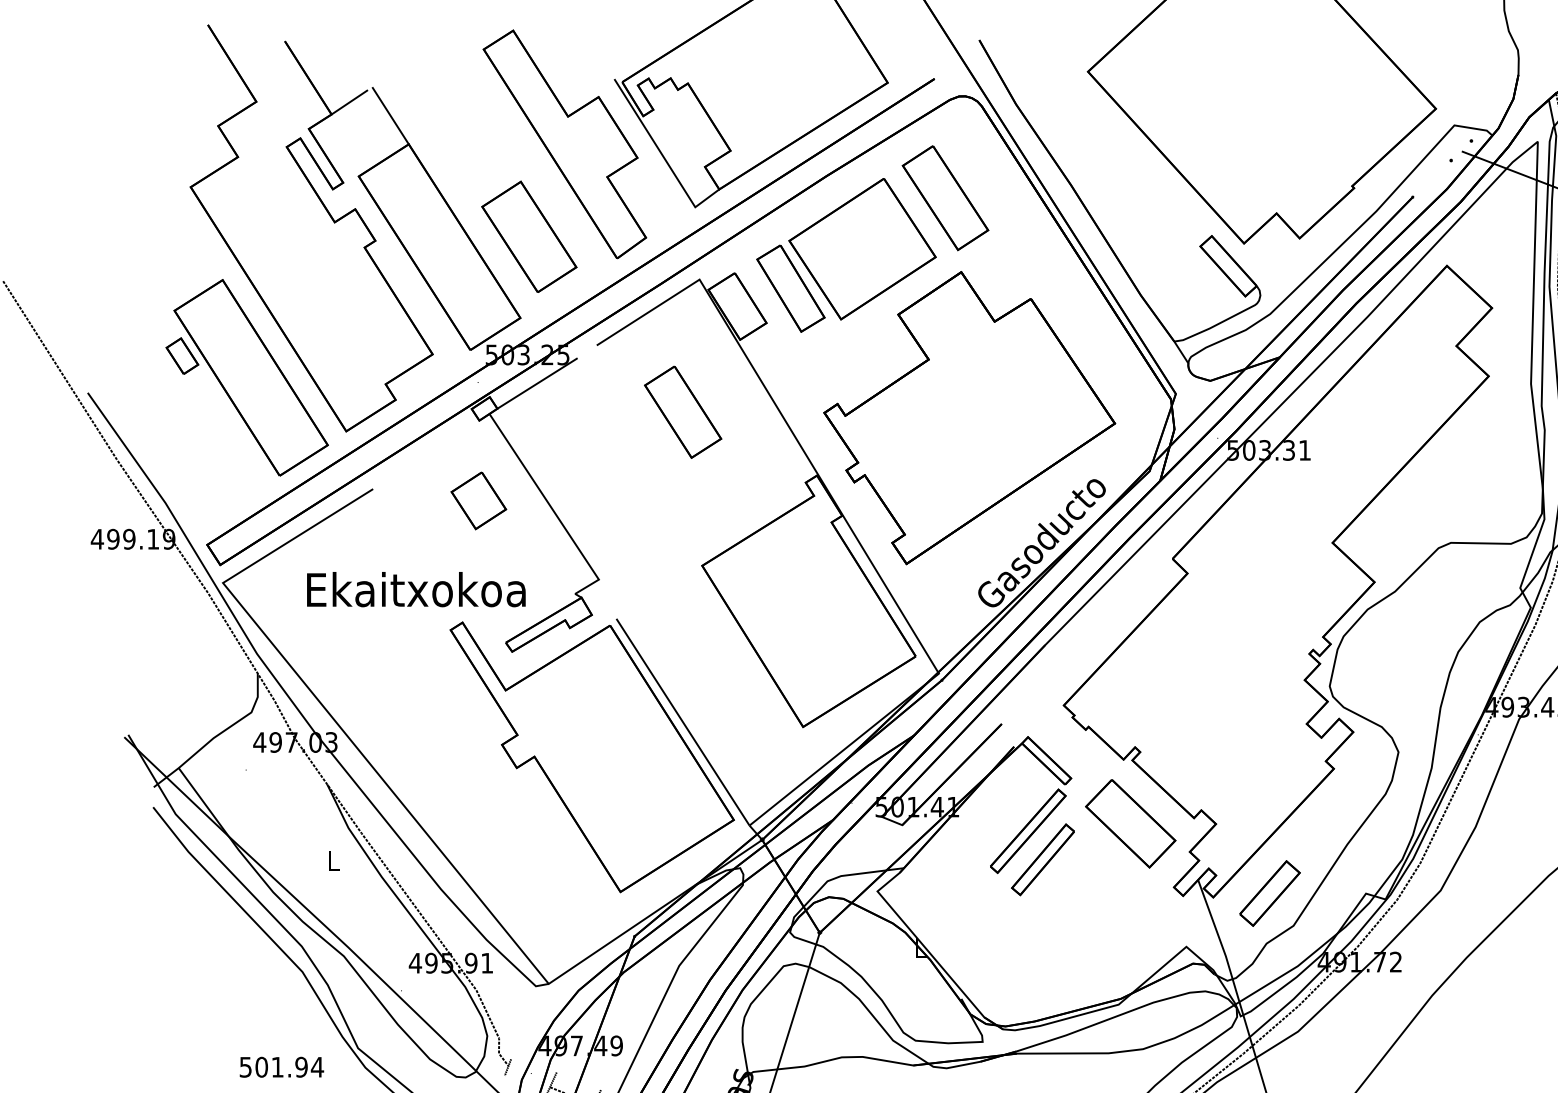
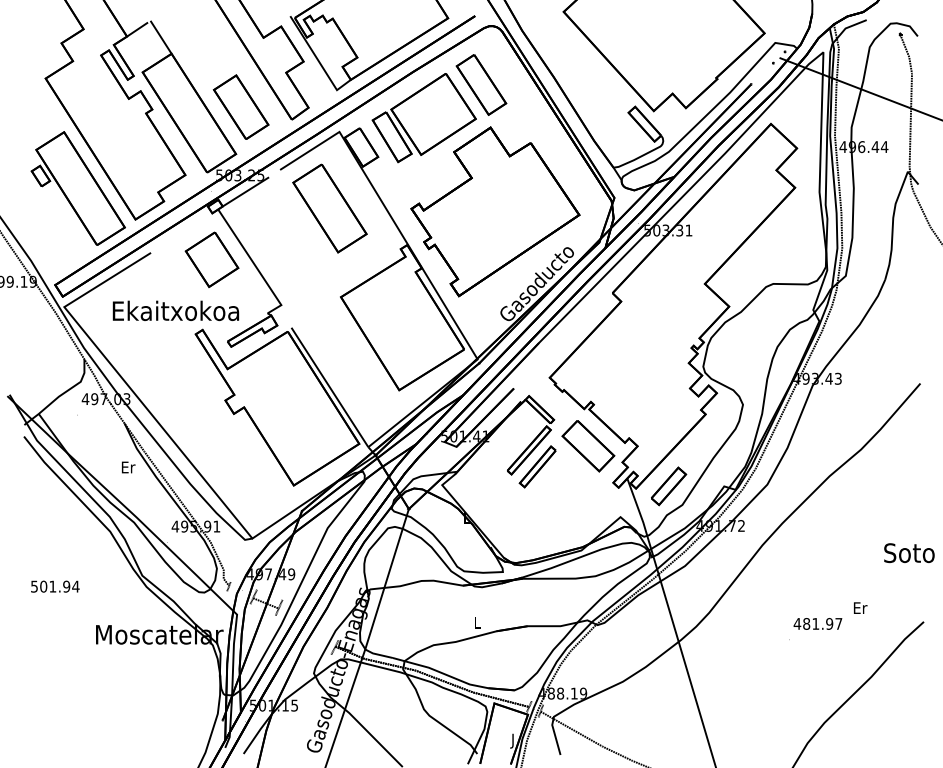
part: (682, 412) -> (329, 208), size x1.67
part: (477, 500) -> (211, 259), size x1.67
text: (334, 860) -> (128, 467), L -> Er
text: (282, 1066) -> (55, 586), moved

